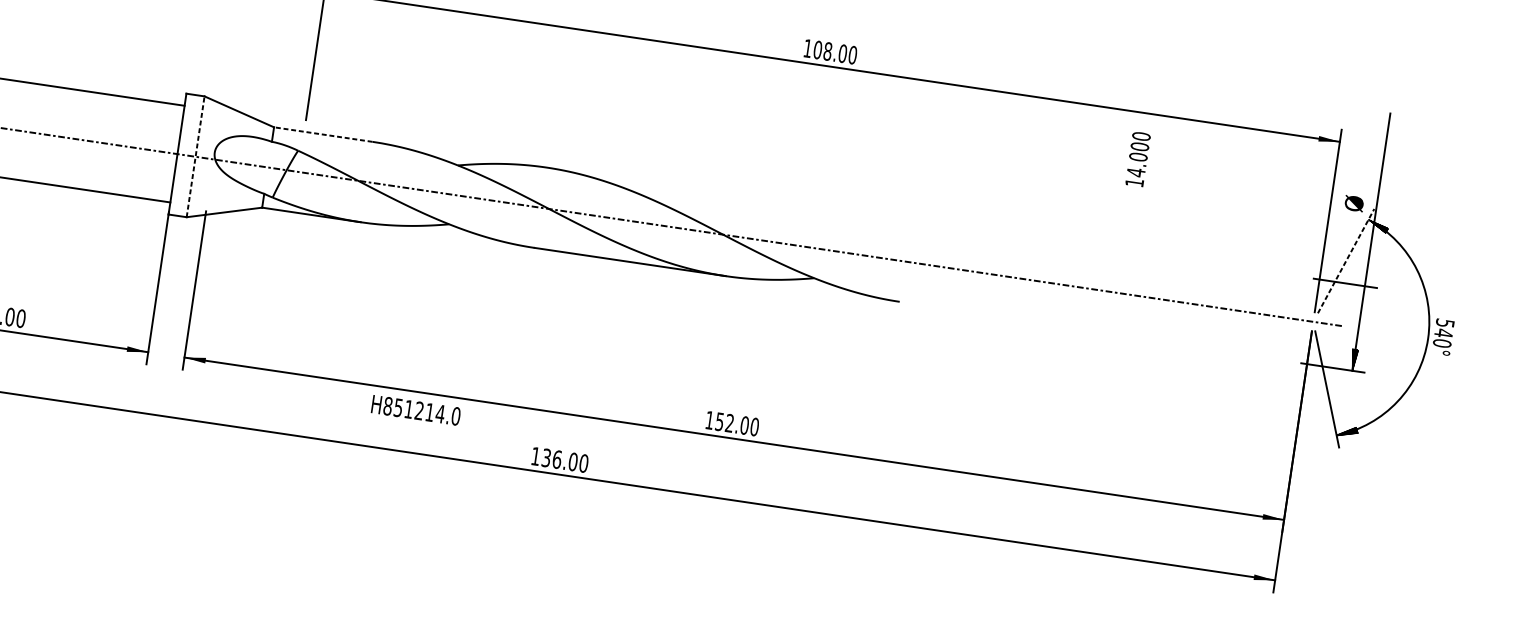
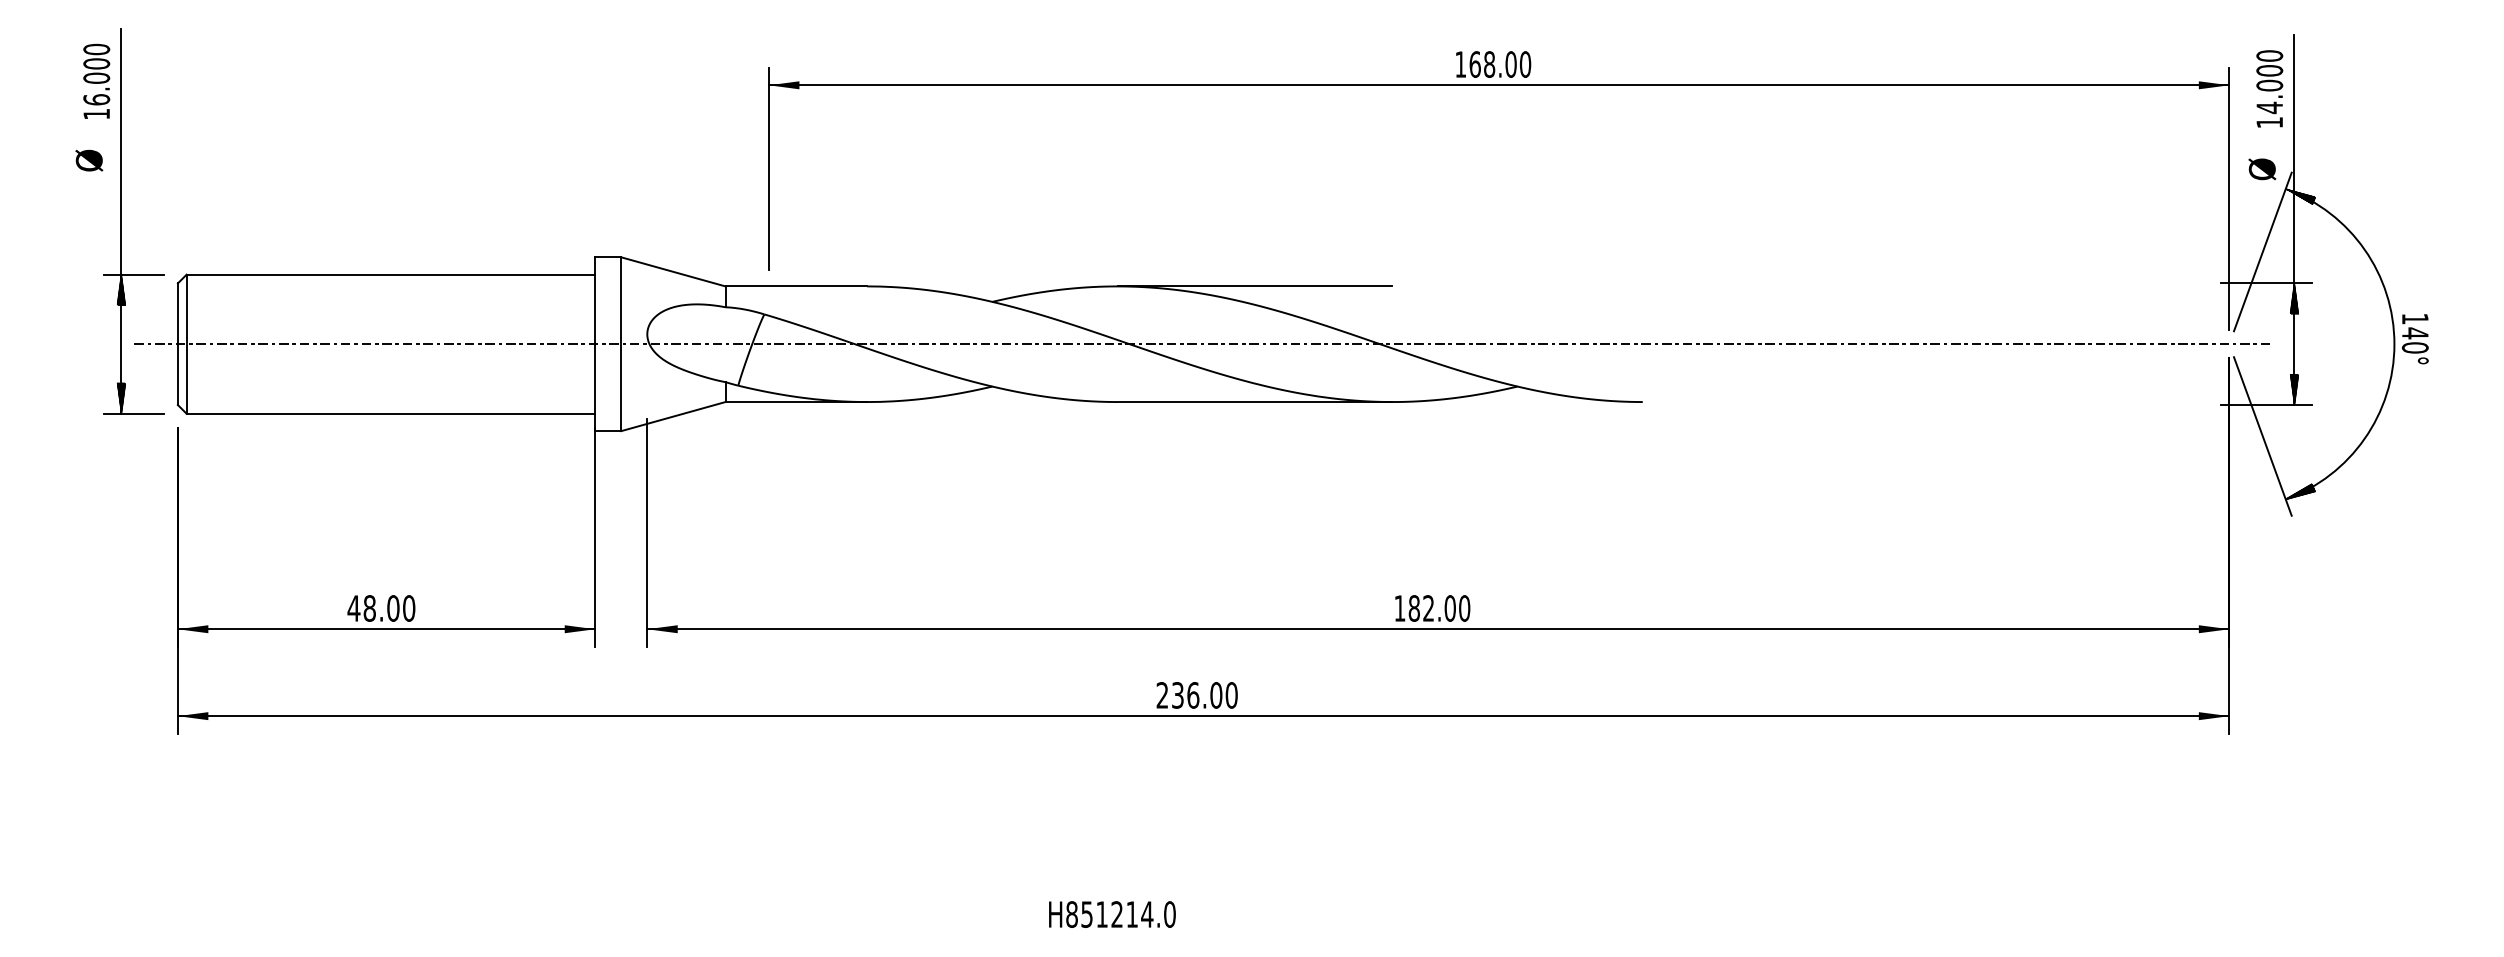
text: (817, 49) -> (1474, 64), 108.00 -> 168.00
line: (323, 134) -> (796, 286), dashed -> solid
line: (195, 157) -> (621, 344), dashed -> solid
text: (1137, 159) -> (2269, 88), moved
line: (641, 181) -> (1254, 286), added
line: (1346, 260) -> (2263, 251), dashed -> solid
hatch: (1363, 296) -> (2294, 298), added
text: (1444, 322) -> (2414, 318), 540° -> 140°
text: (416, 410) -> (1112, 914), moved
text: (719, 421) -> (1413, 608), 152.00 -> 182.00
text: (535, 456) -> (1161, 695), 136.00 -> 236.00

